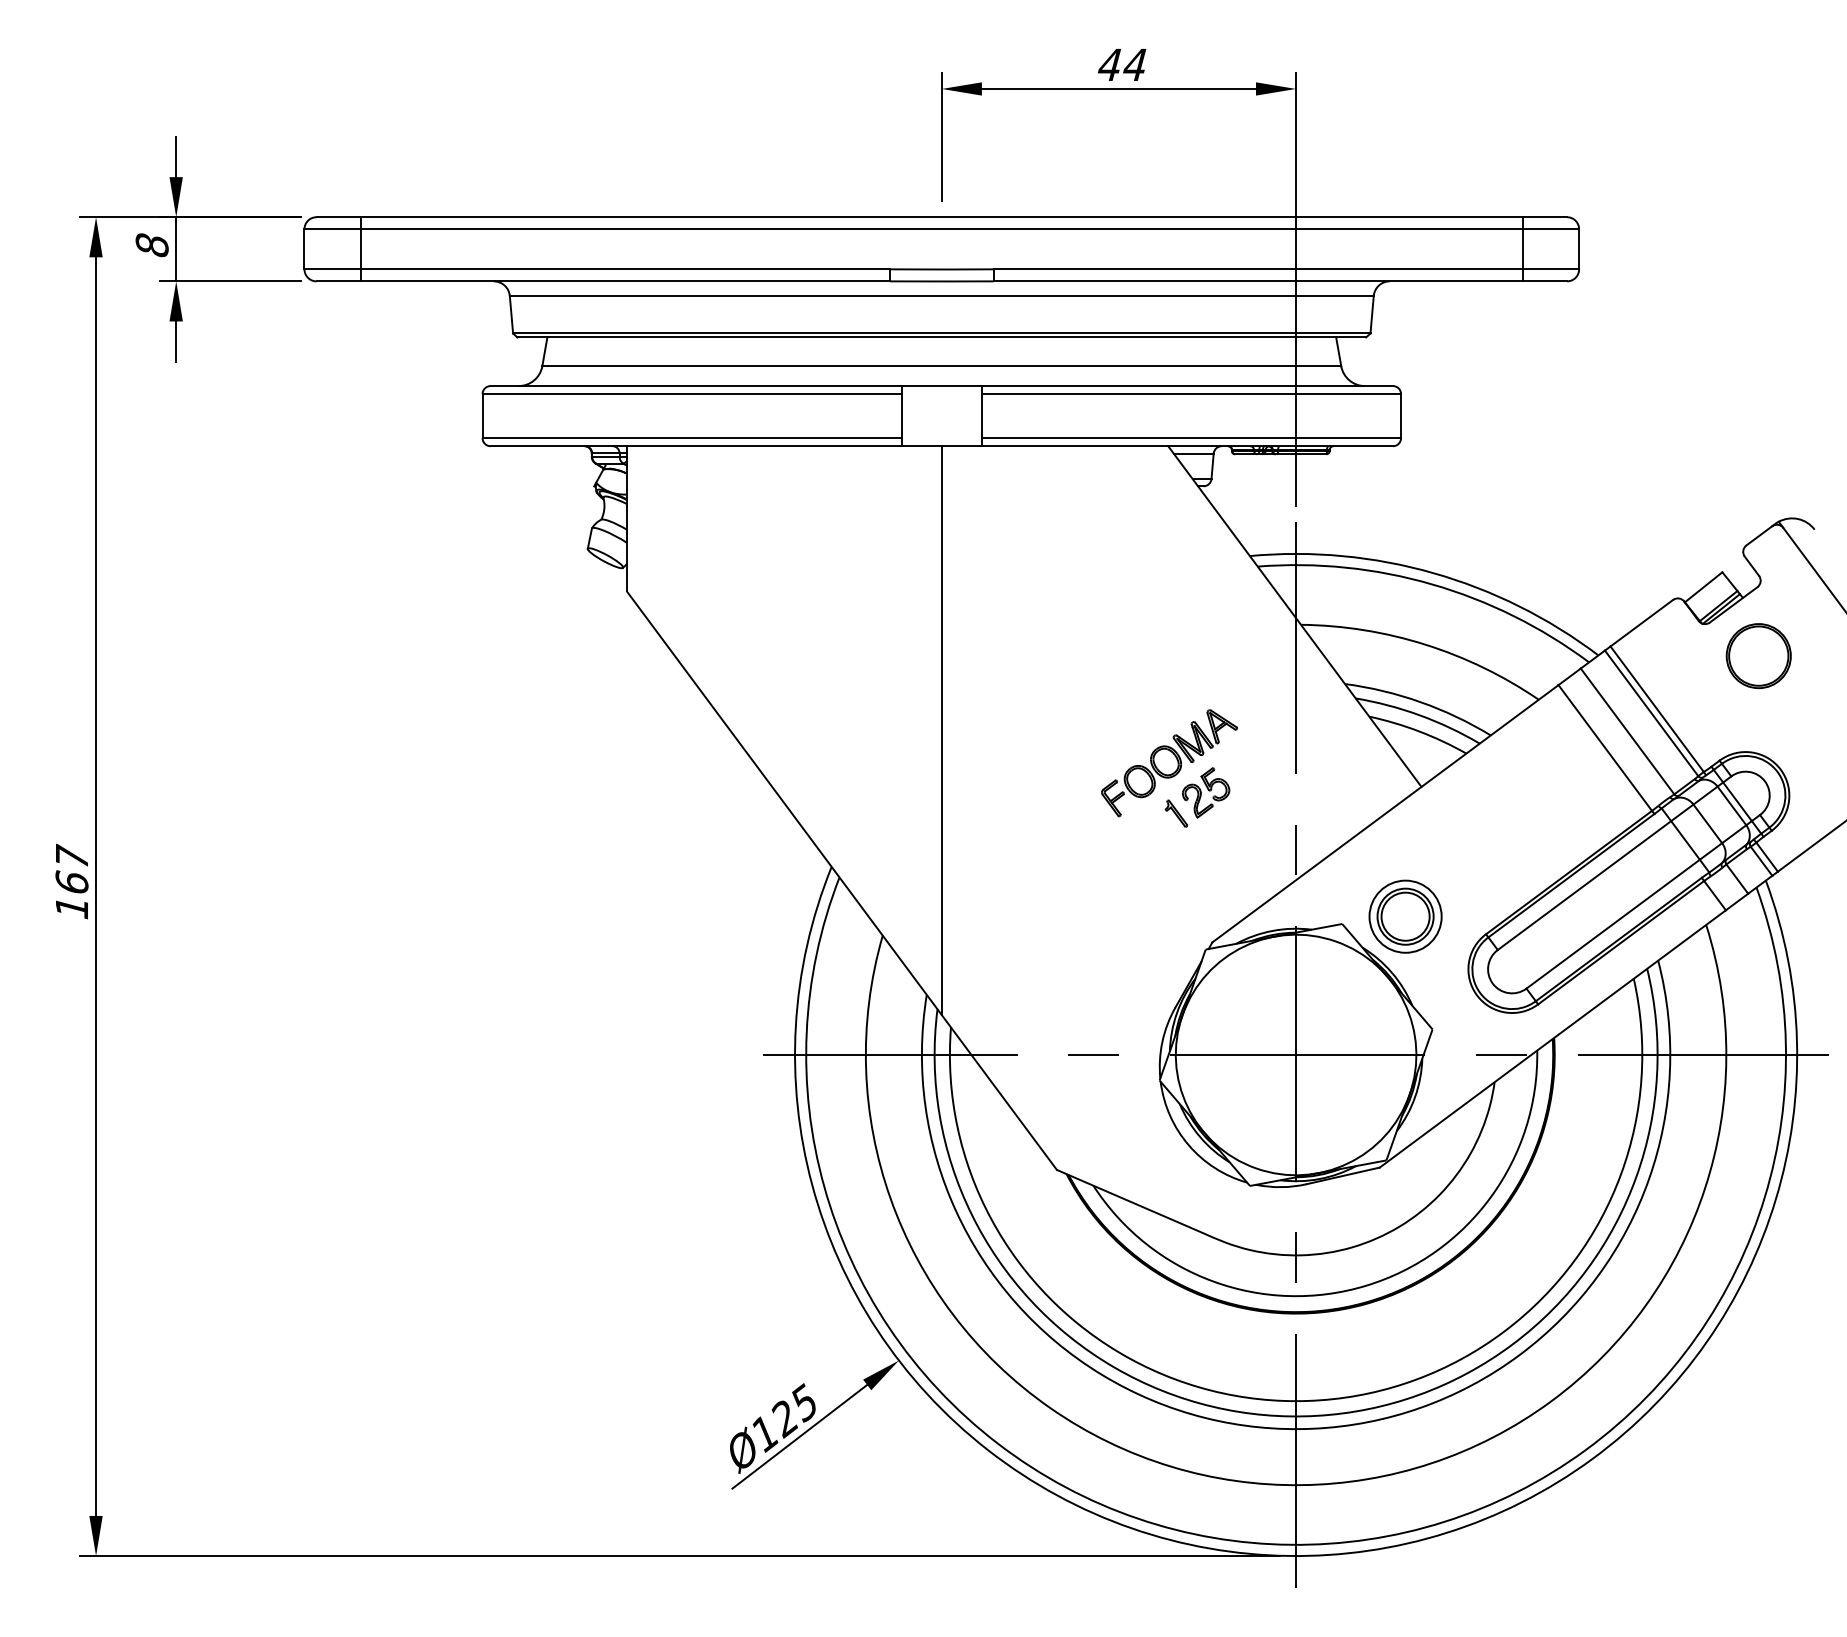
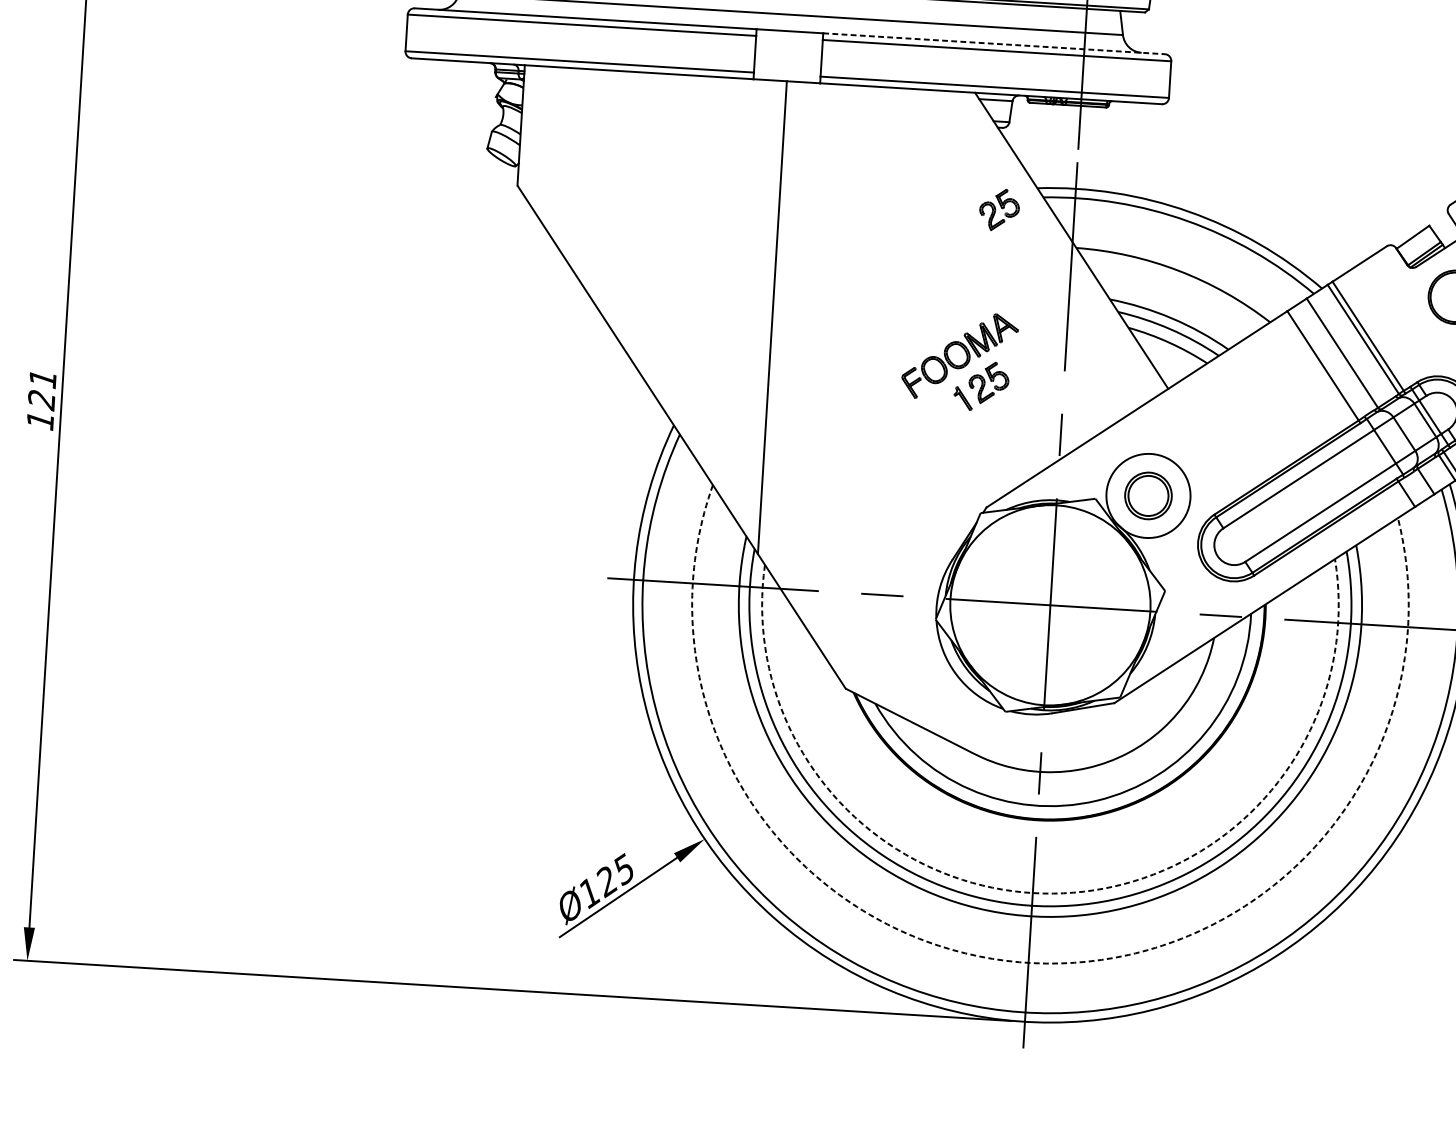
line: (1187, 386) -> (994, 44), solid -> dashed
part: (1206, 584) -> (999, 209), added
text: (71, 869) -> (41, 388), 167 -> 121
circle: (1405, 916) -> (1148, 495), size x1.4
arc: (1320, 1400) -> (1053, 893), solid -> dashed
arc: (1301, 1485) -> (1033, 963), solid -> dashed

